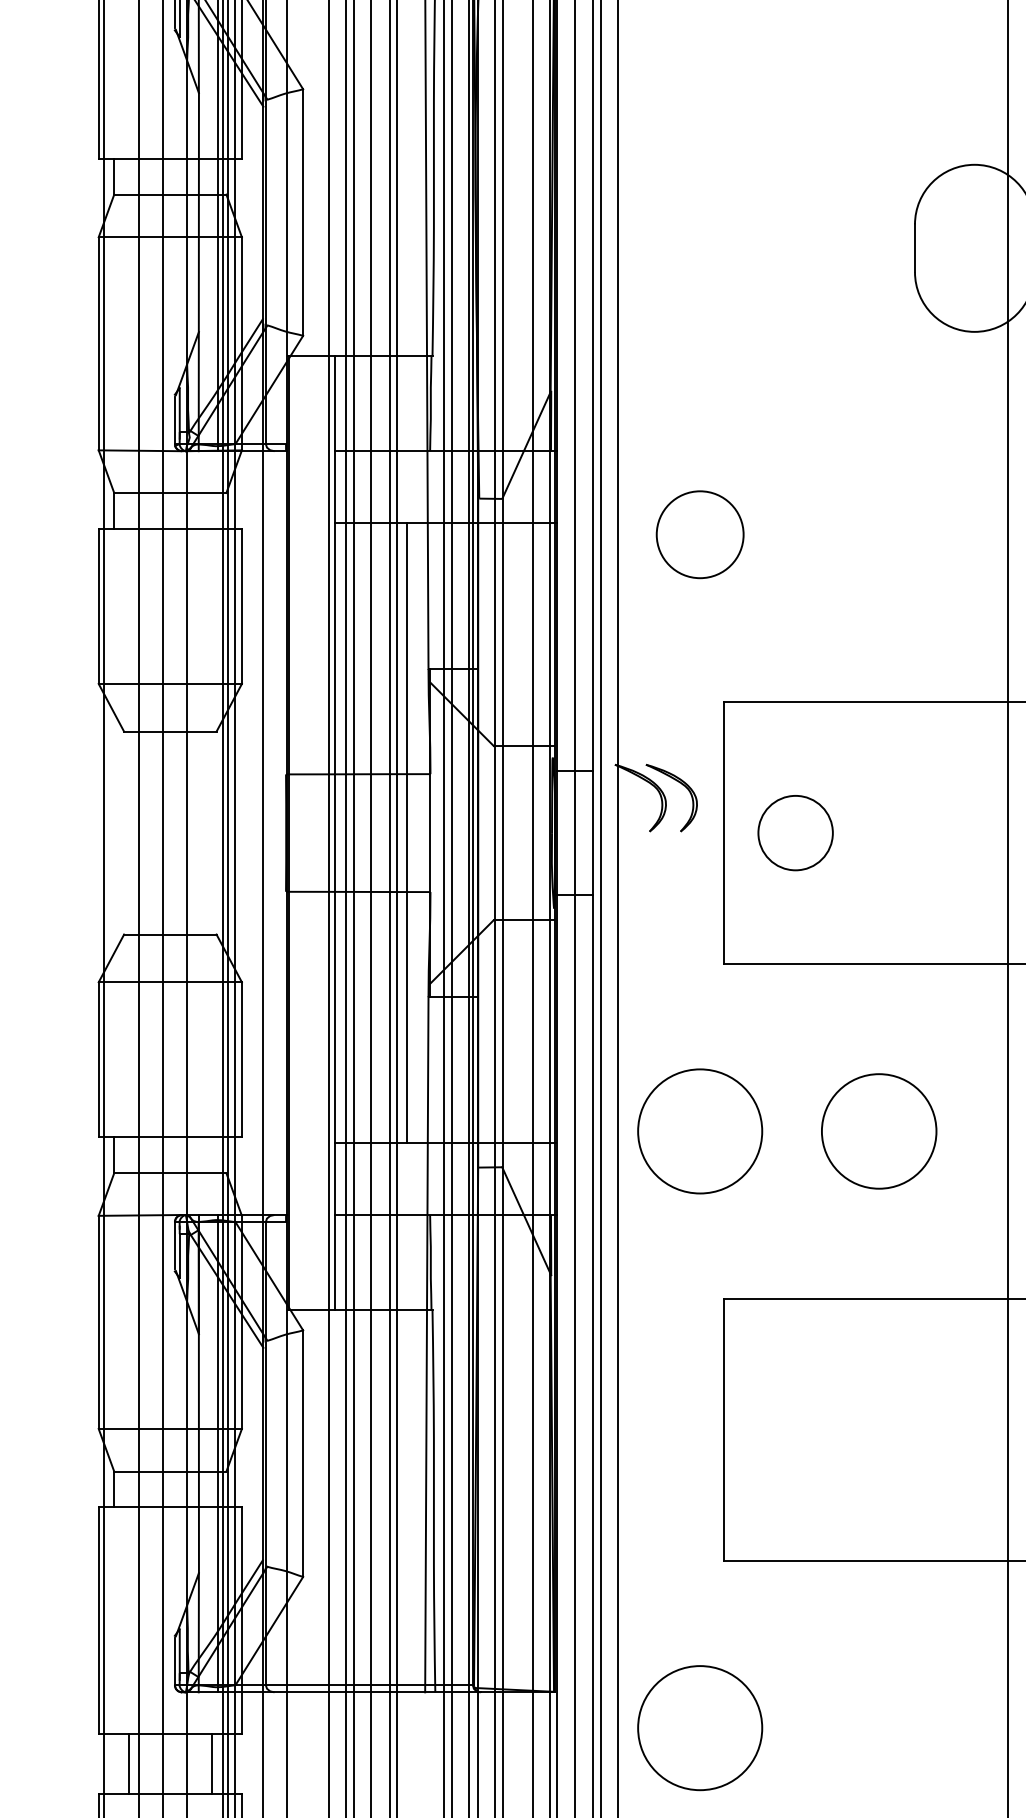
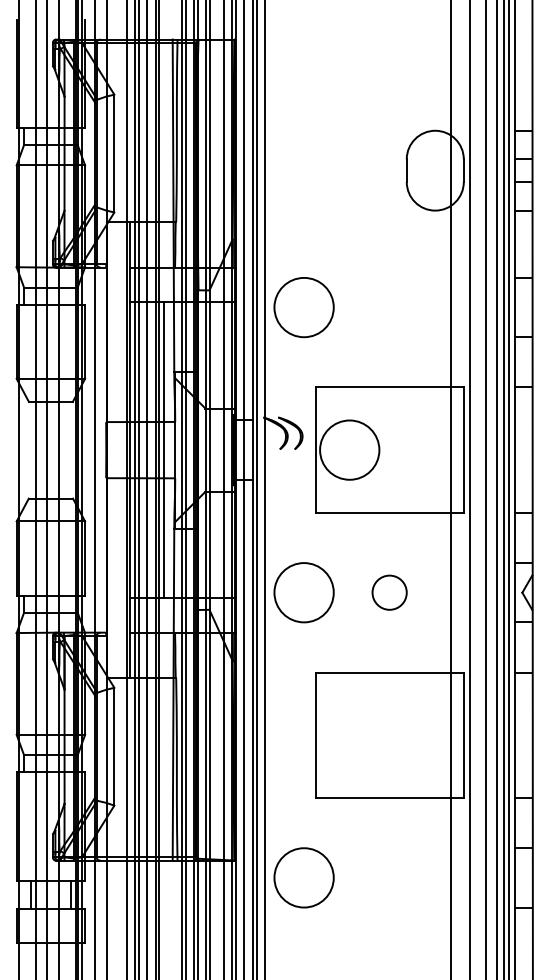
circle: (698, 534) -> (303, 307), size x1.43
circle: (795, 831) -> (349, 449), size x1.67
circle: (878, 1130) -> (389, 592), size x0.62

